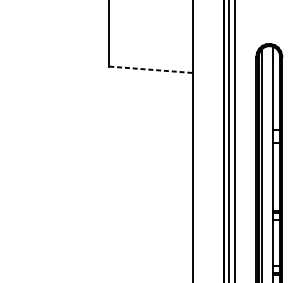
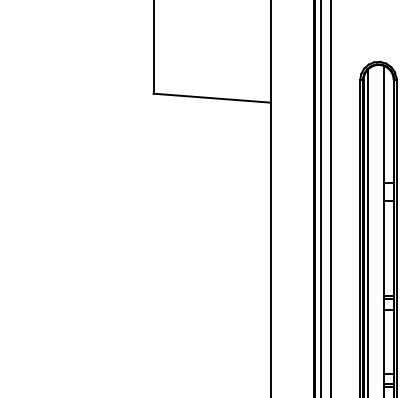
line: (151, 70) -> (212, 98), dashed -> solid

